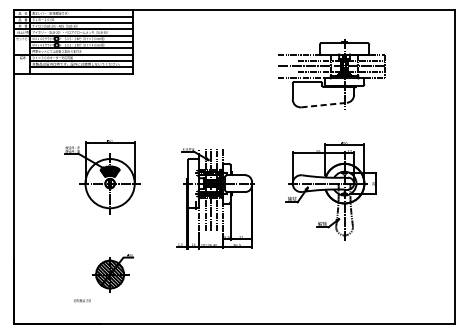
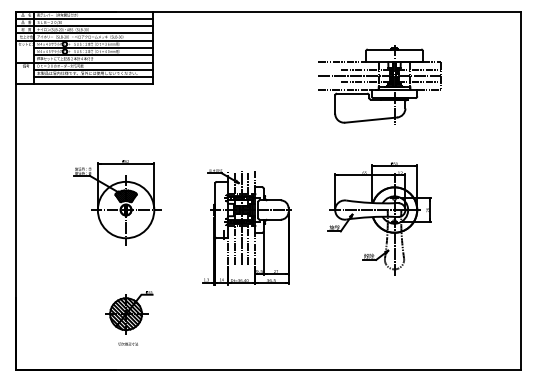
line: (324, 105) -> (371, 120), dashed -> solid
text: (81, 300) -> (127, 343), moved

